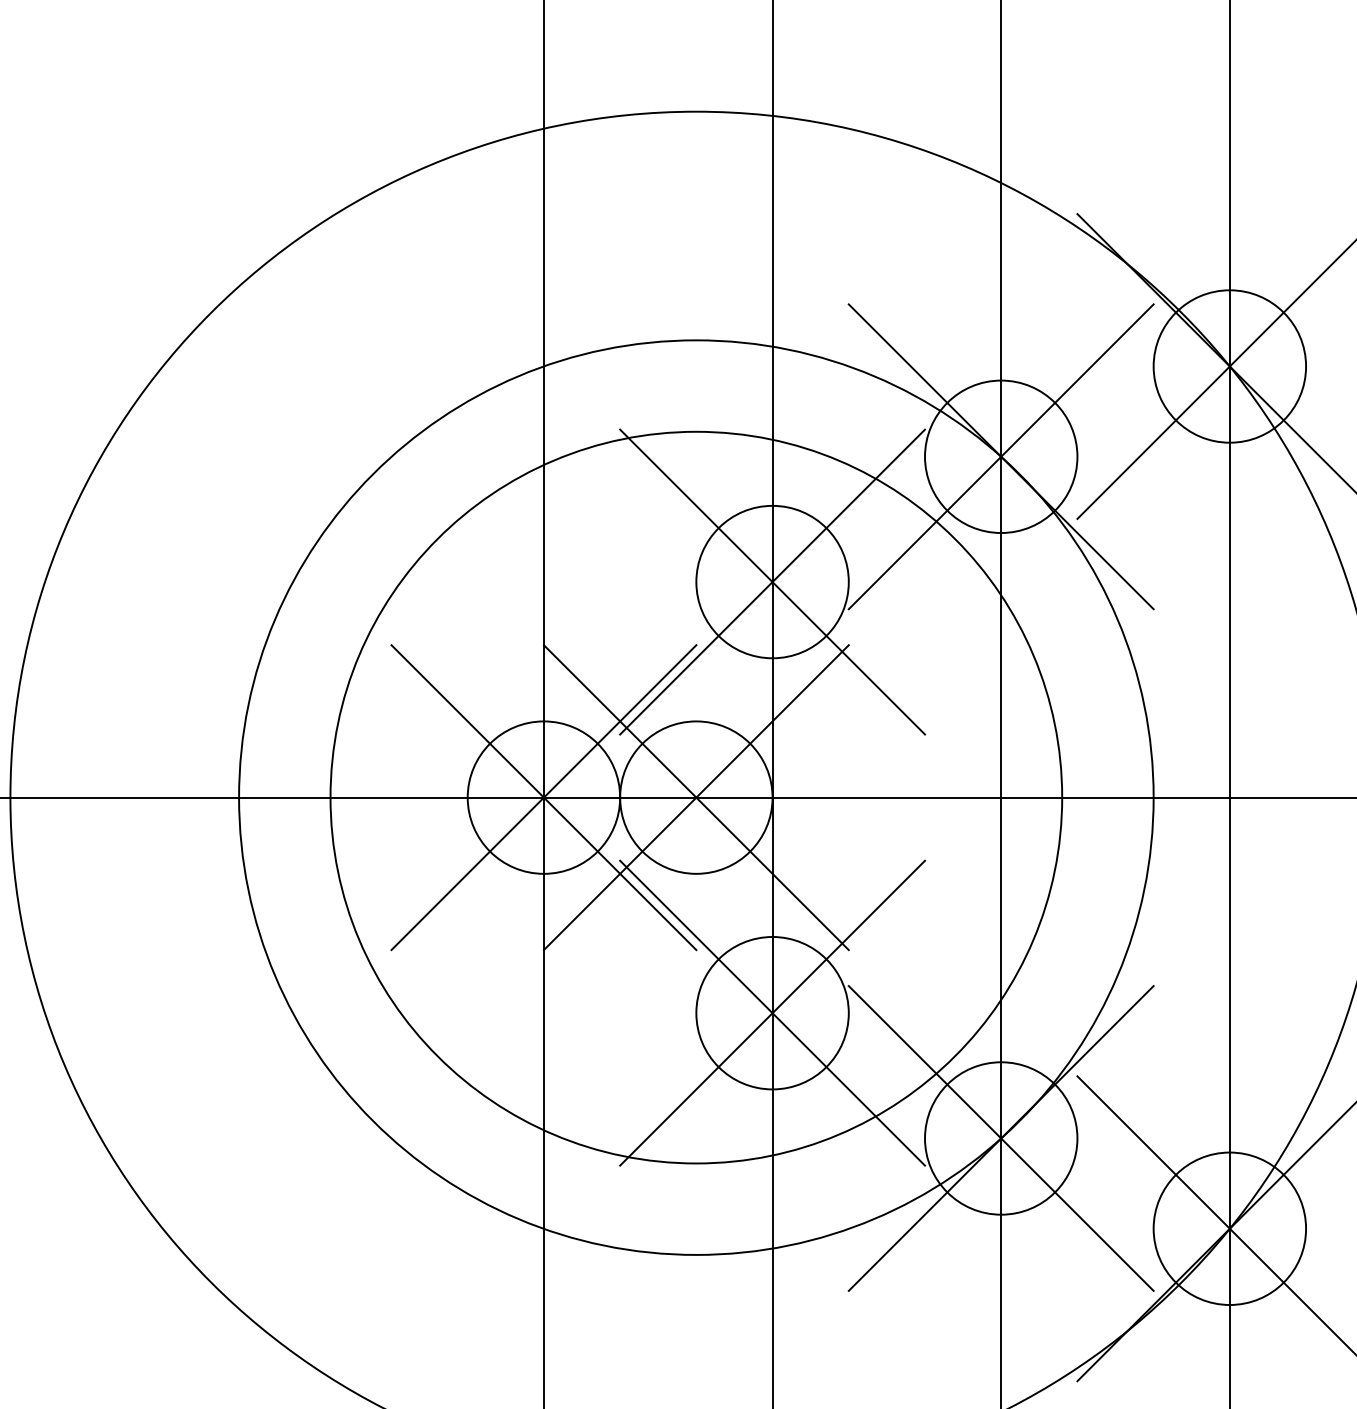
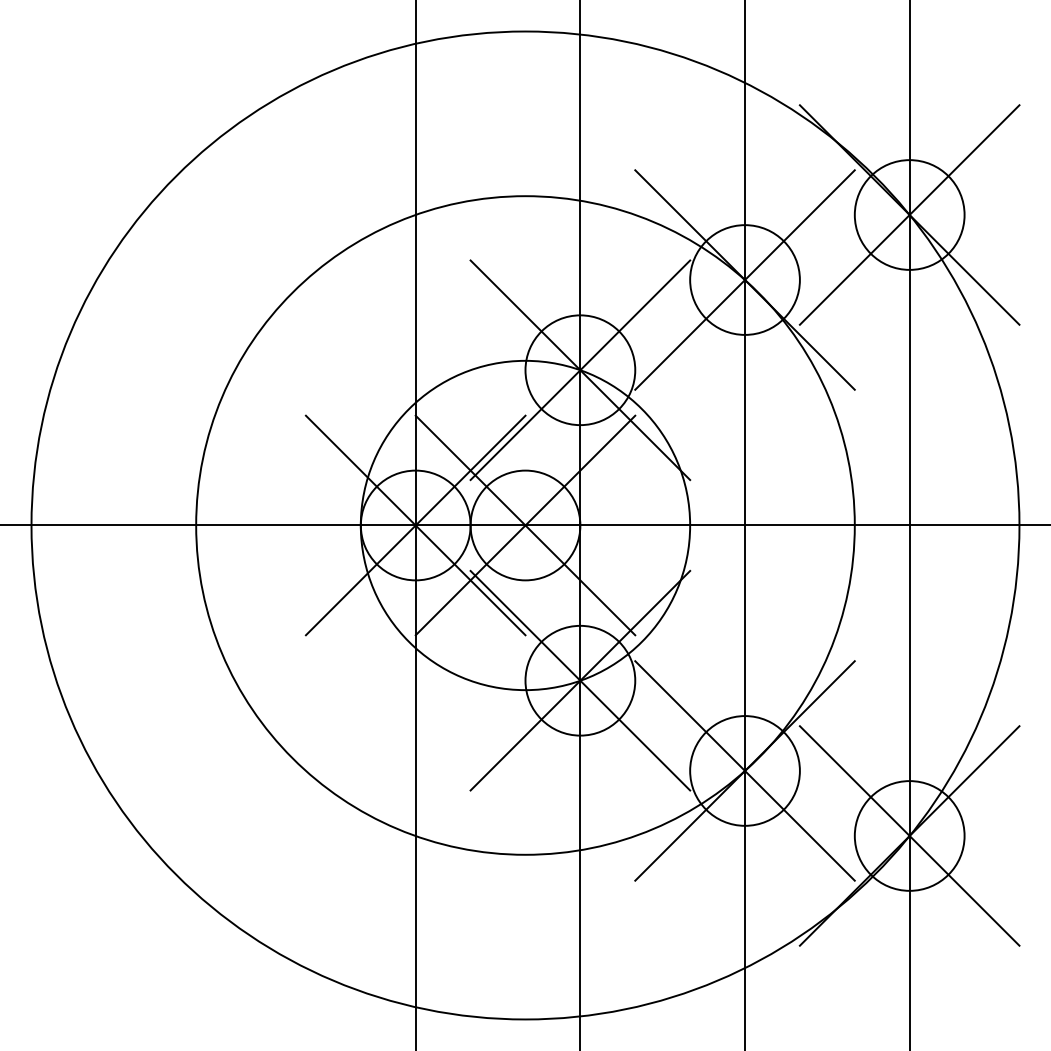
circle: (696, 797) -> (525, 525), size x0.62

